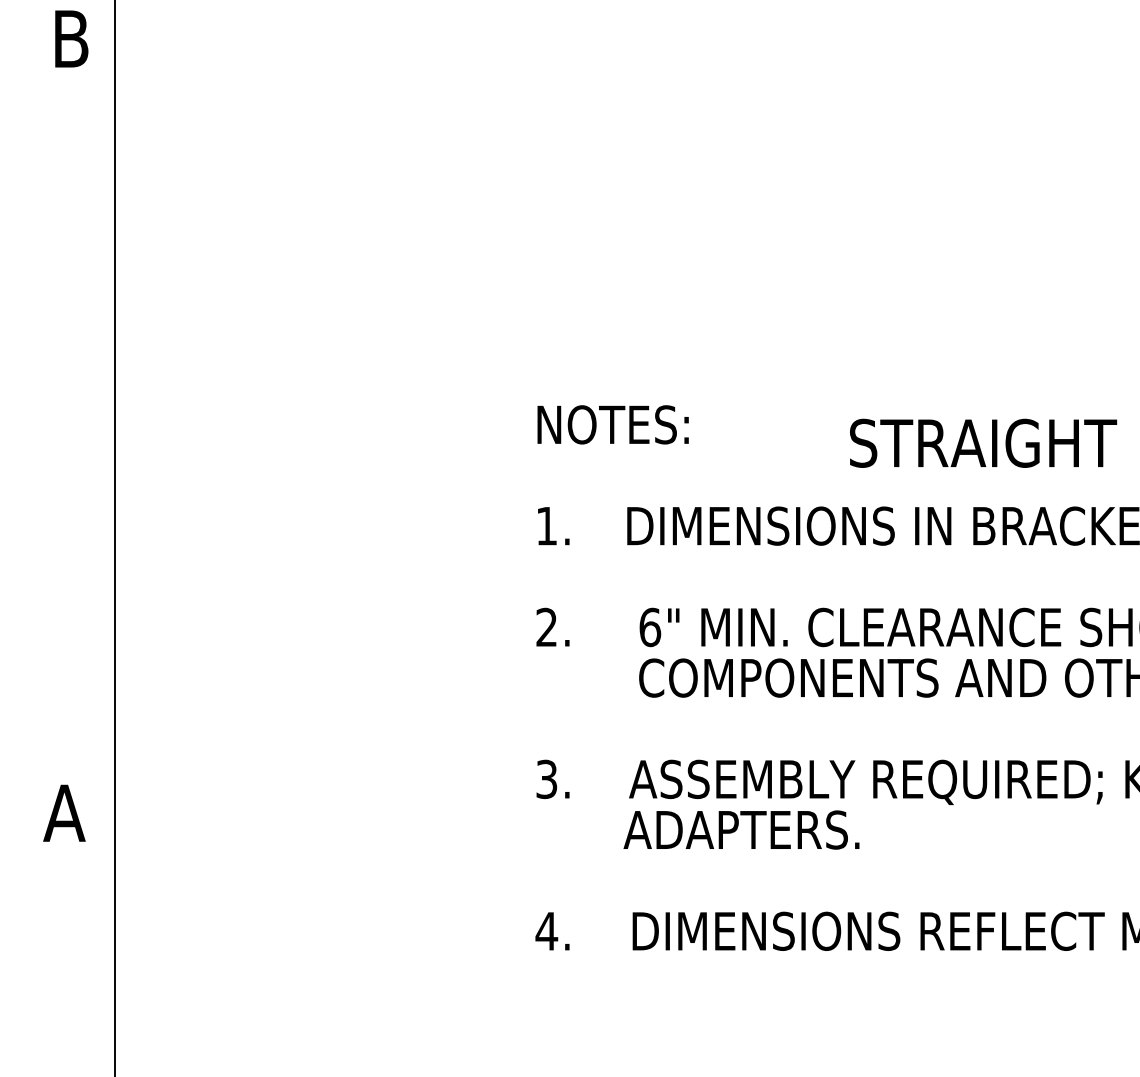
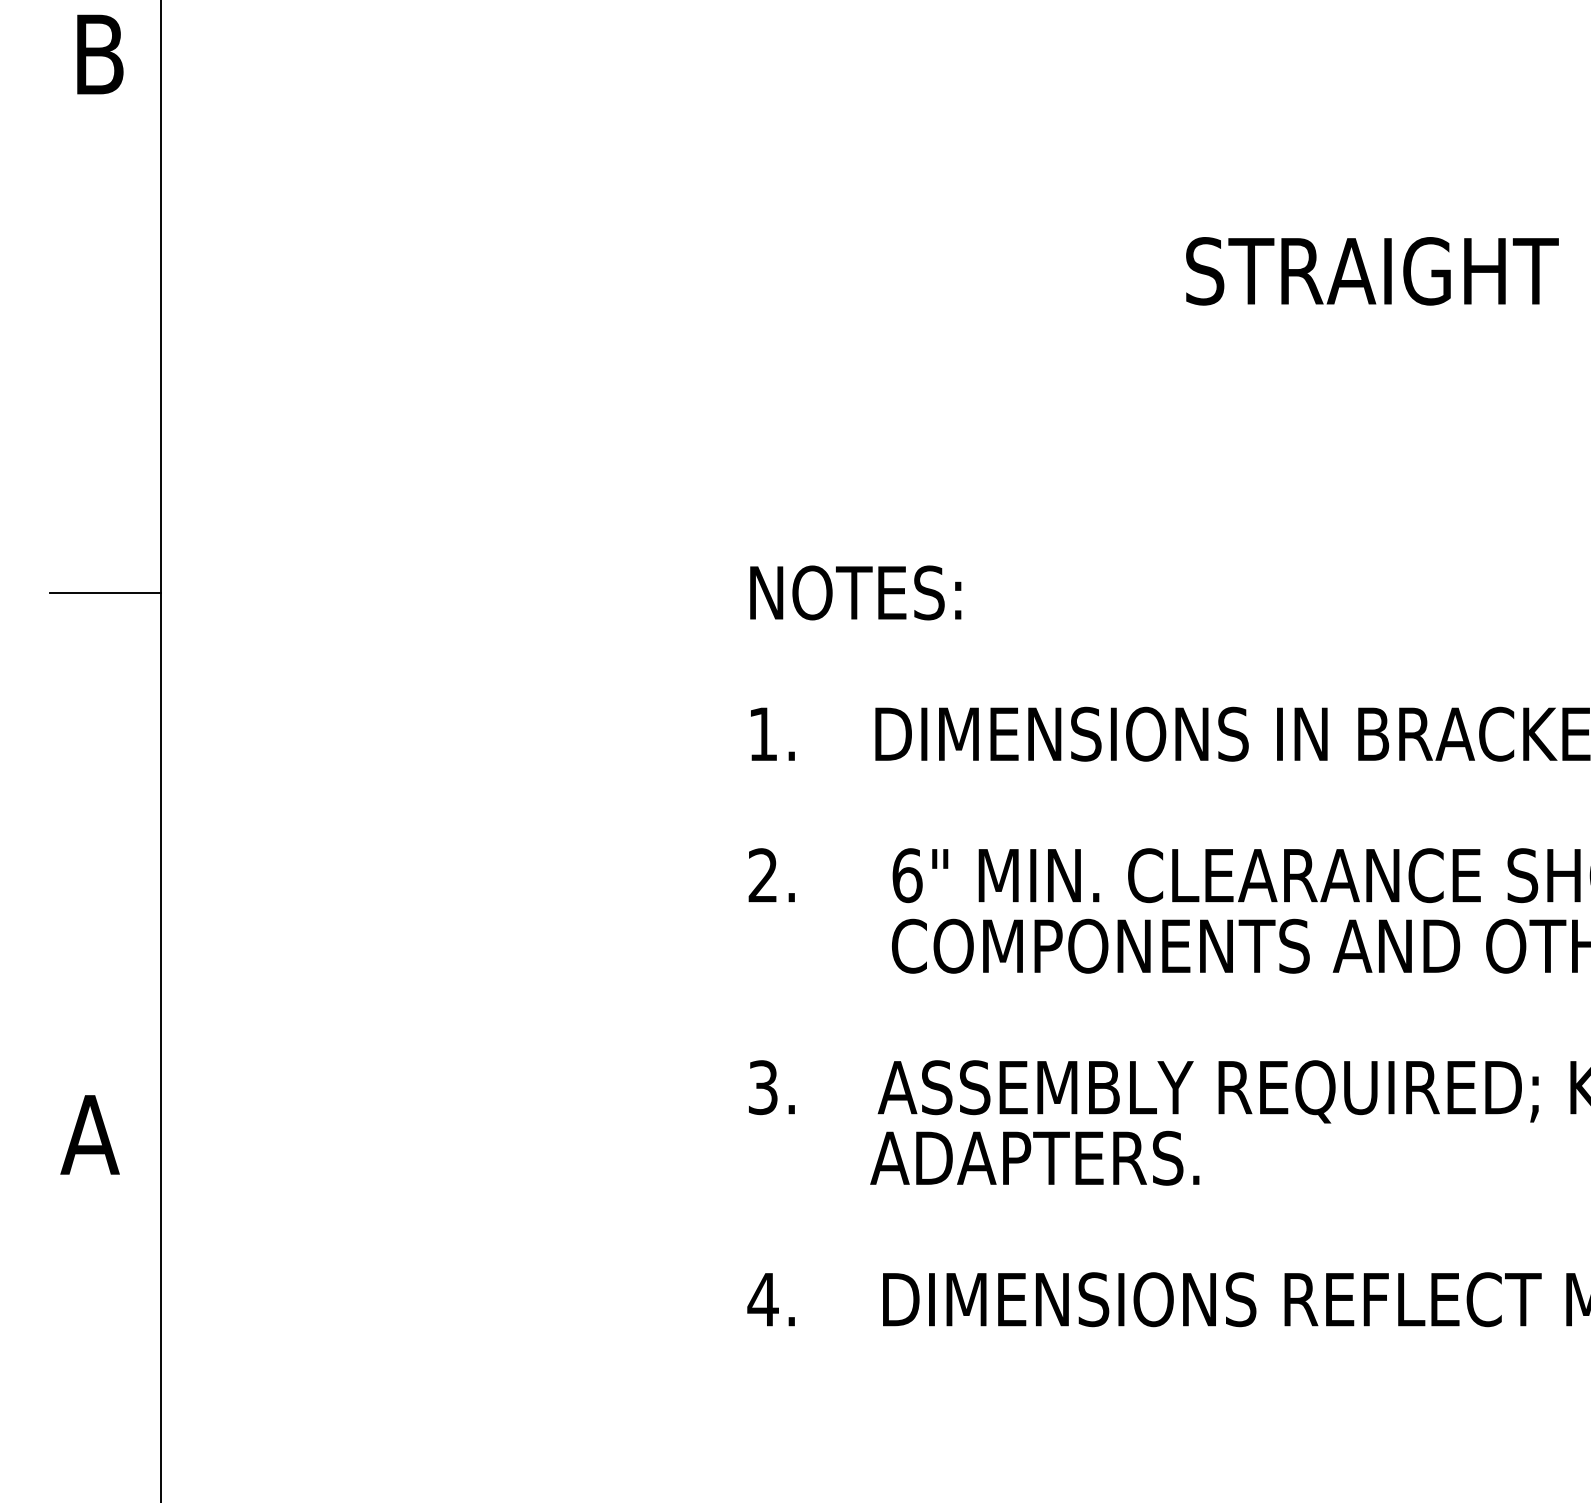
line: (75, 424) -> (105, 592), added
text: (983, 442) -> (1372, 270), moved

